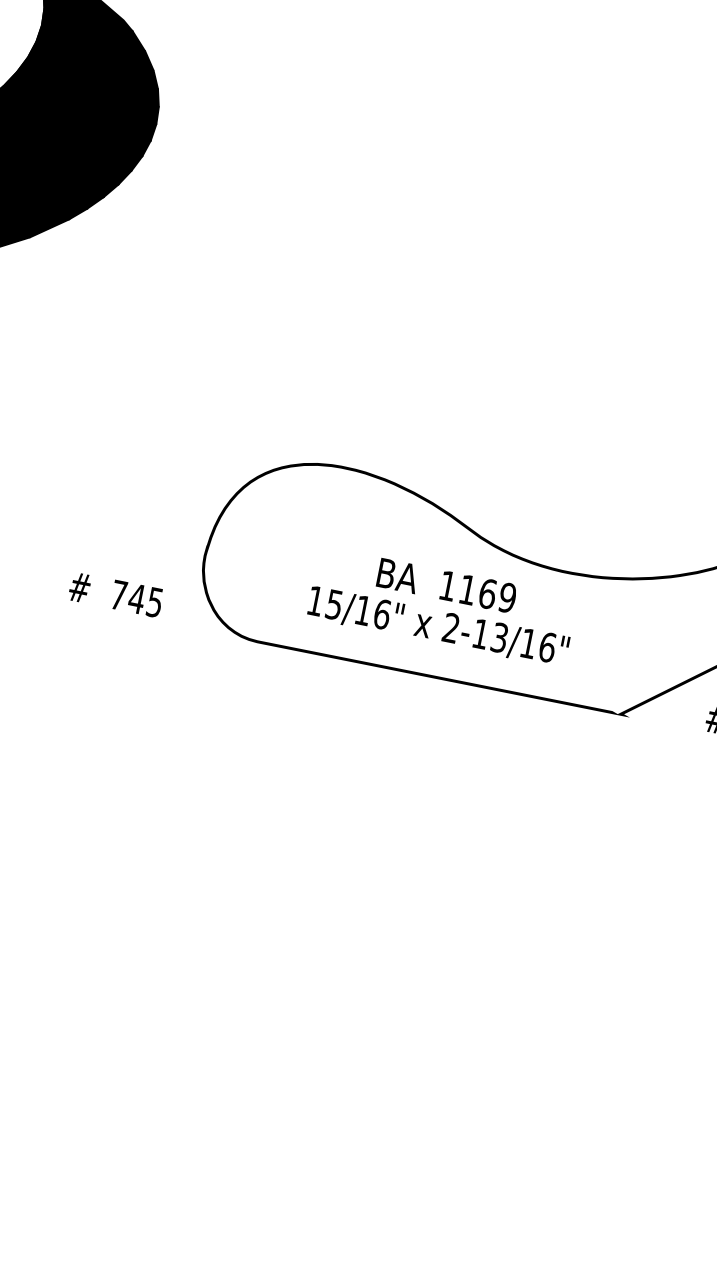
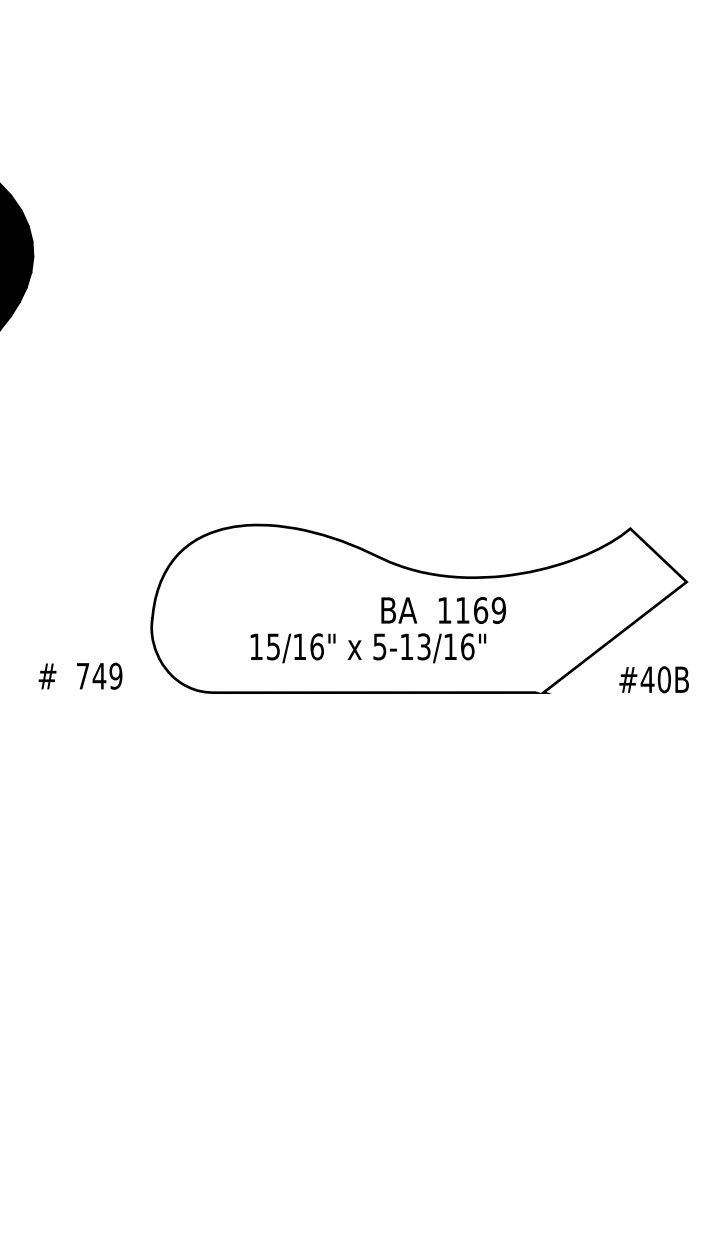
text: (446, 585) -> (443, 610), moved
text: (154, 601) -> (115, 675), 745 -> 749
text: (450, 627) -> (379, 646), 2-13/16" -> 5-13/16"

